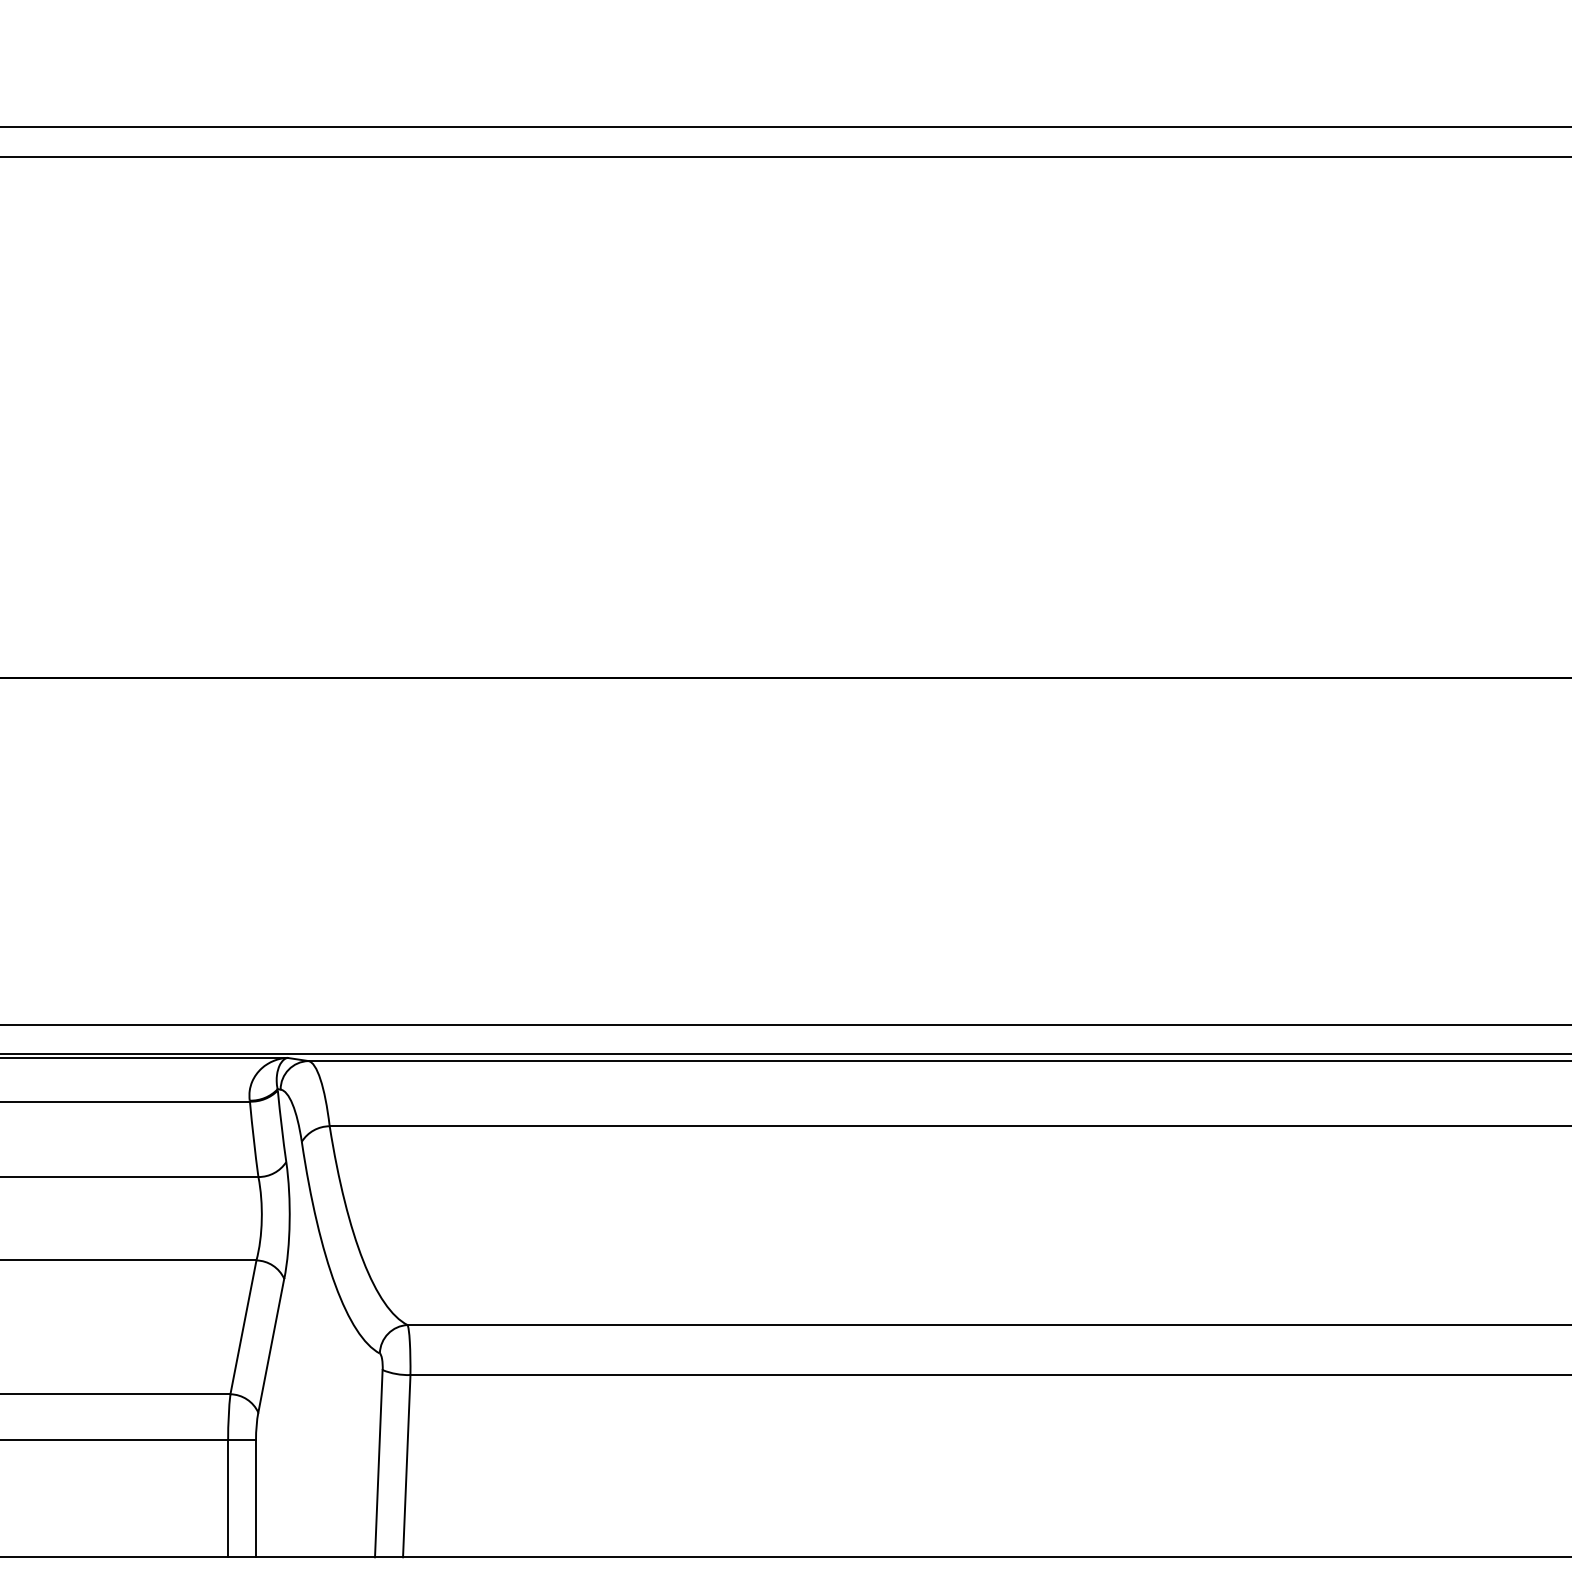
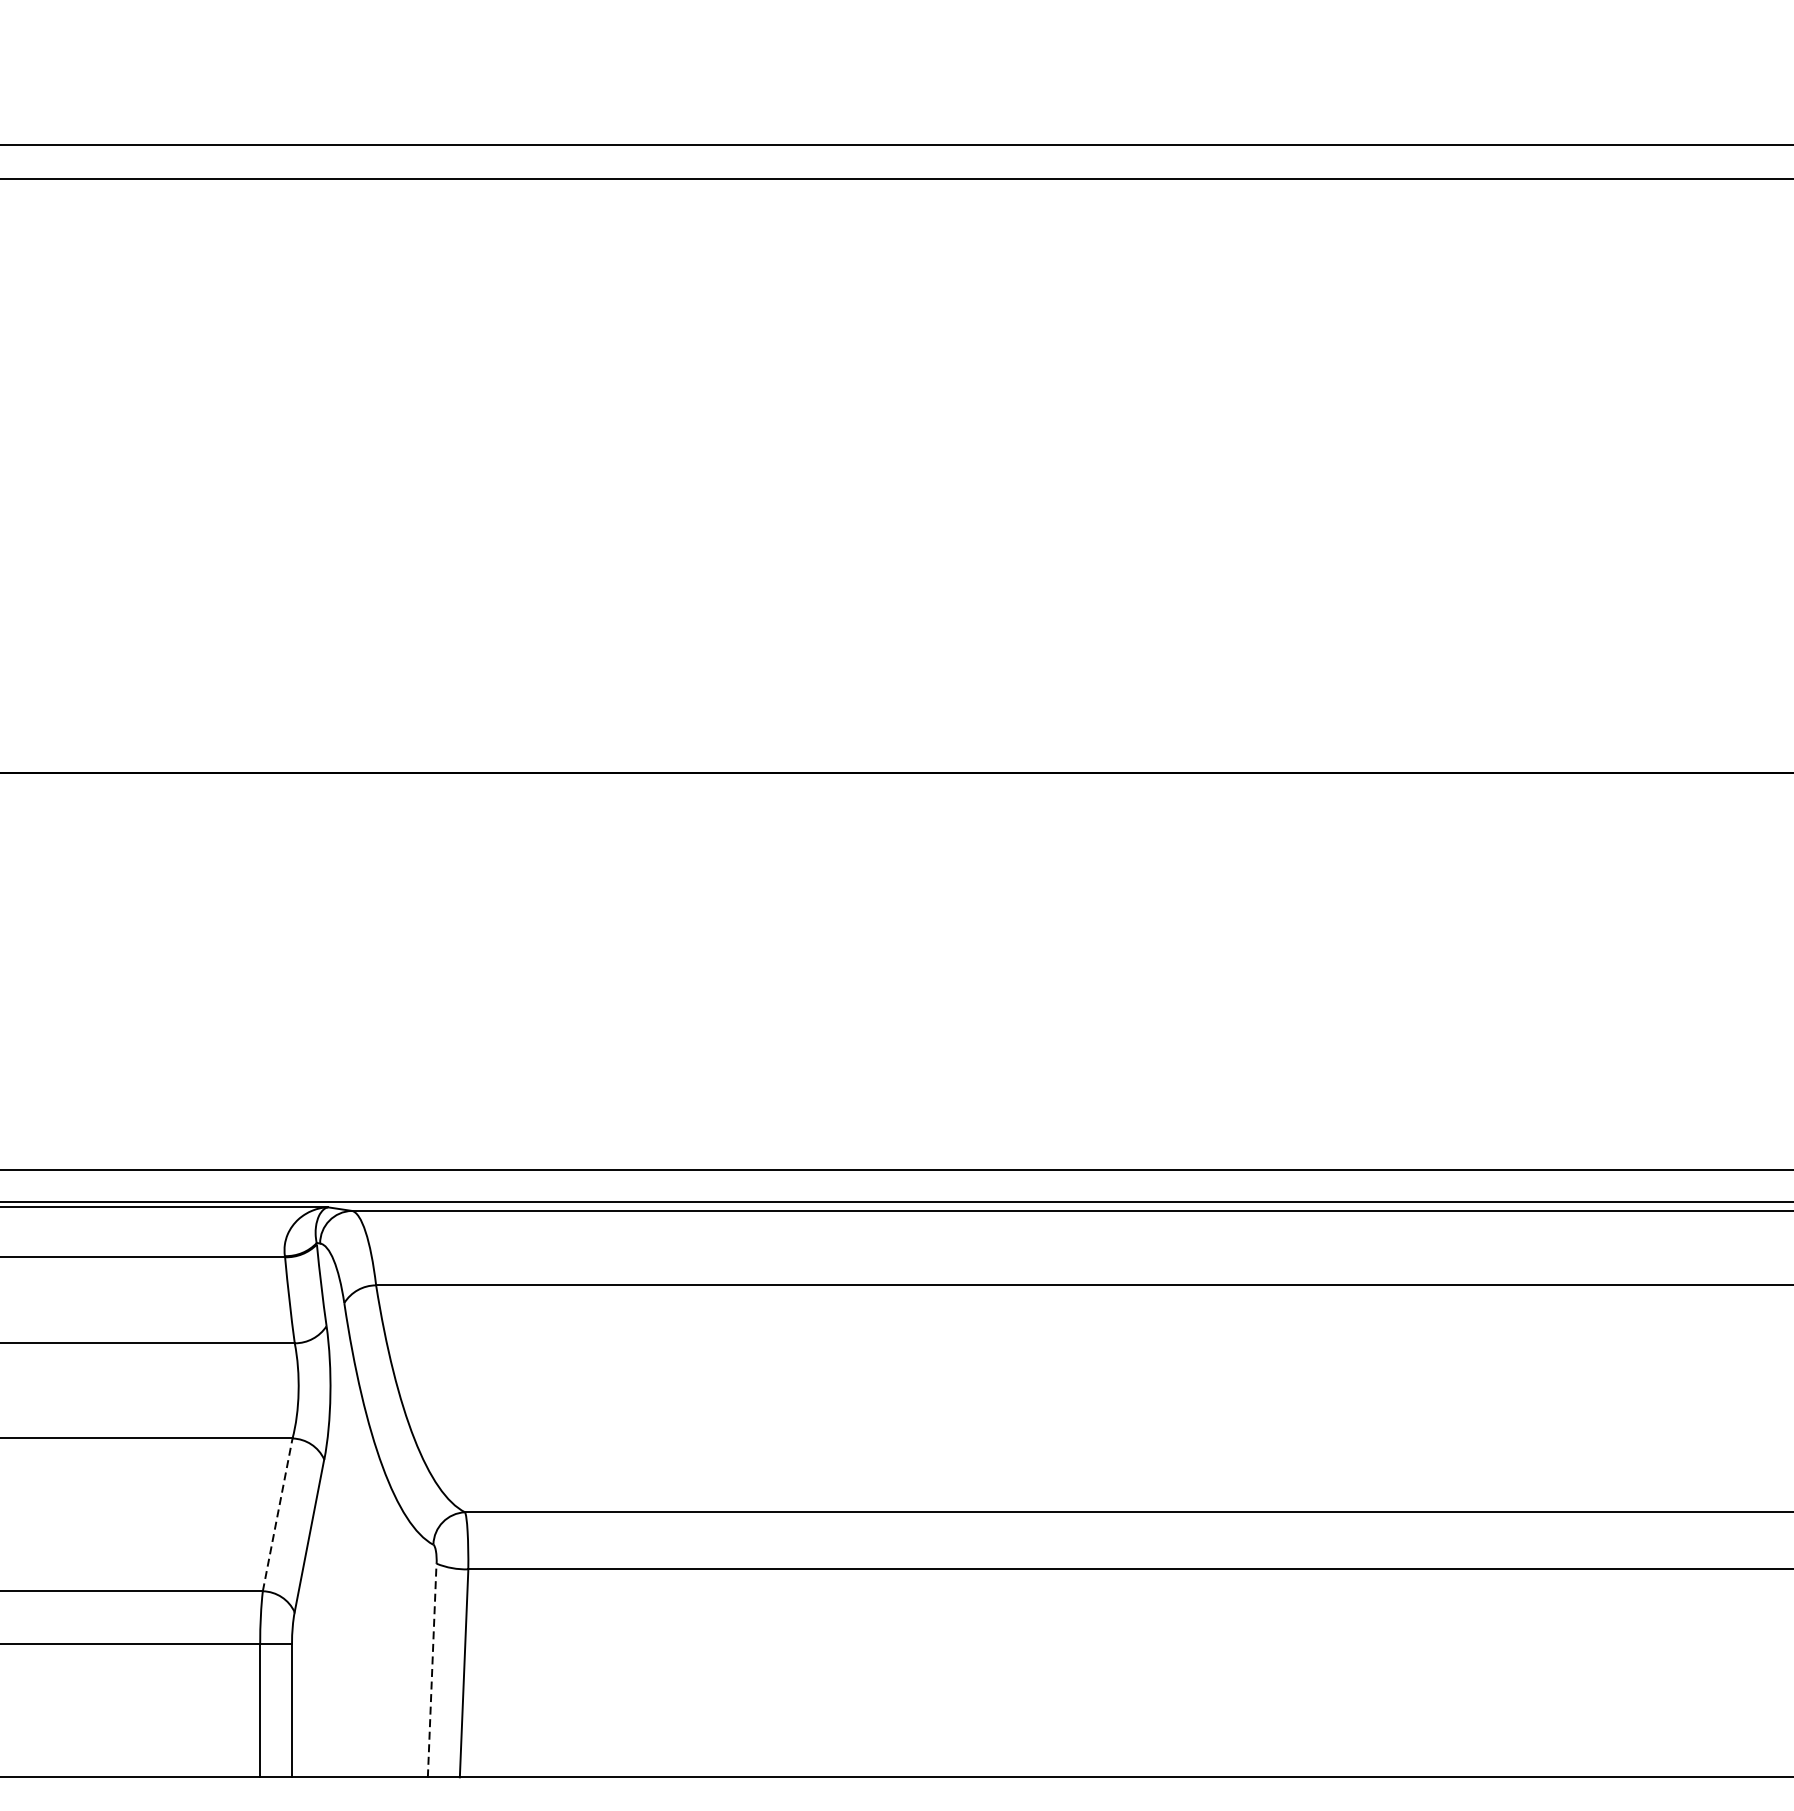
line: (243, 1326) -> (277, 1513), solid -> dashed
line: (378, 1463) -> (431, 1670), solid -> dashed

